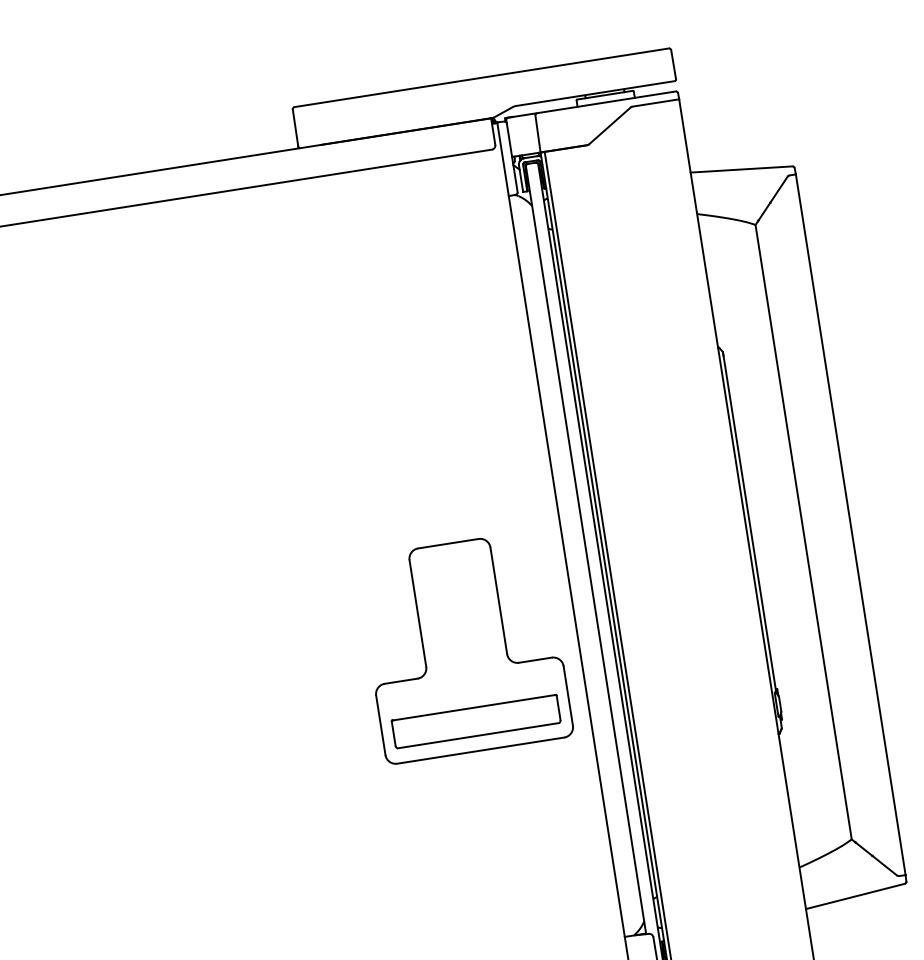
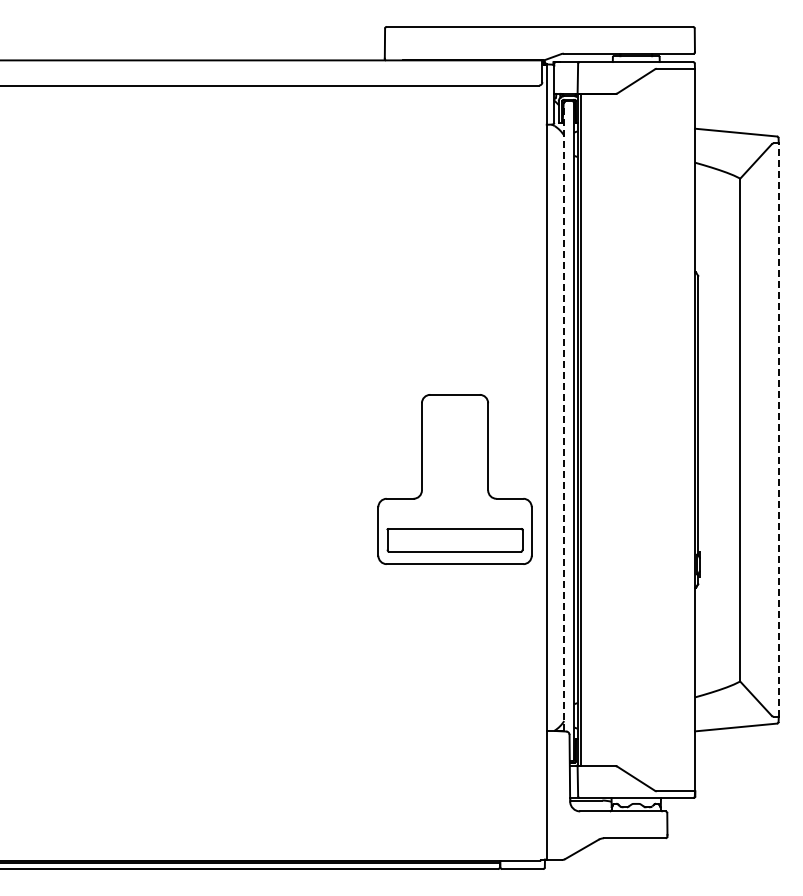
line: (850, 525) -> (778, 430), solid -> dashed
line: (586, 549) -> (564, 416), solid -> dashed

